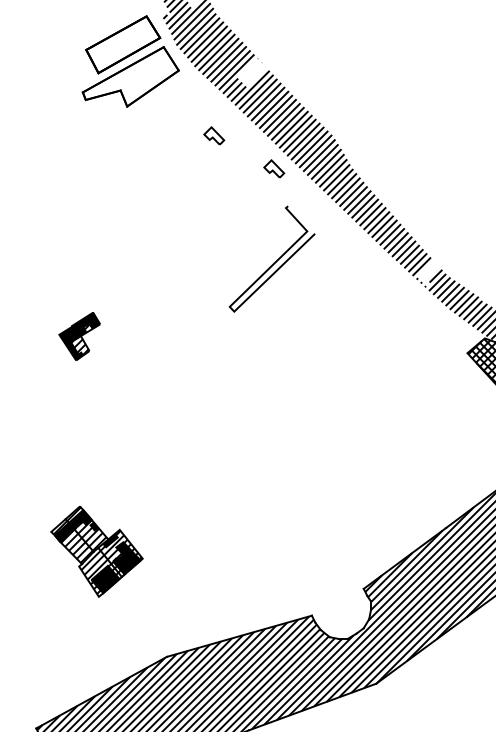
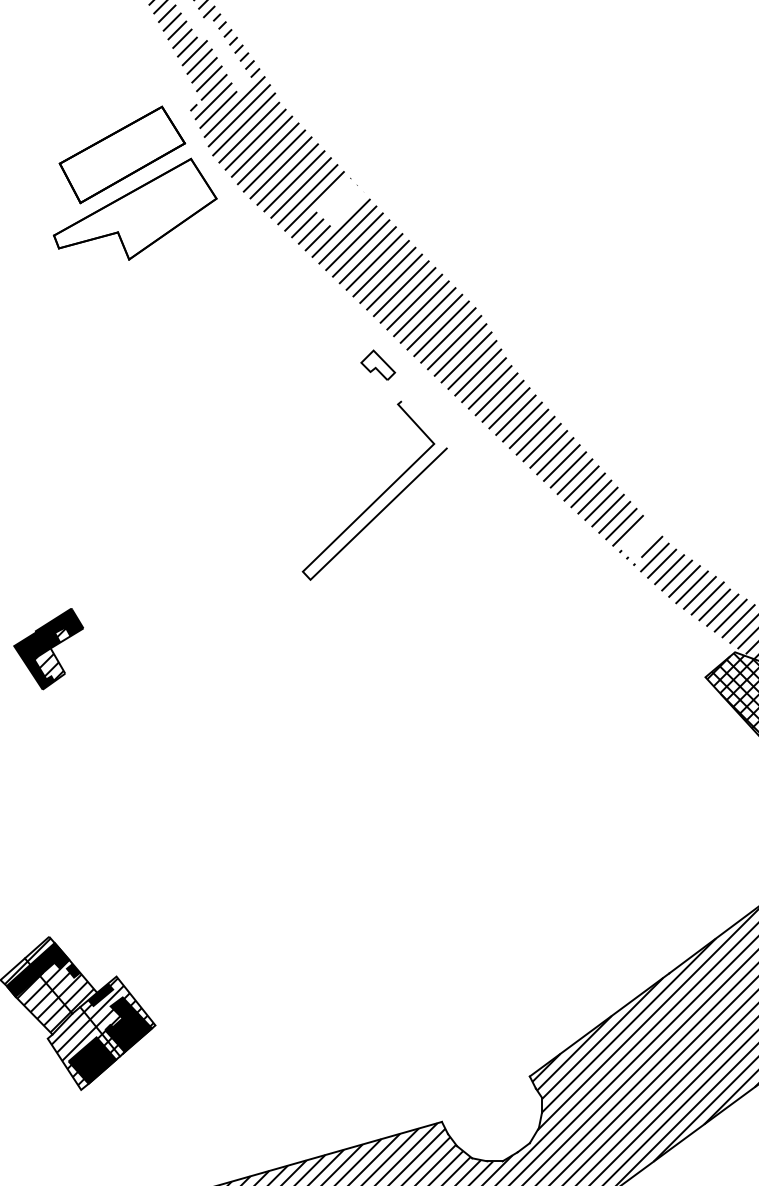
part: (214, 135) -> (277, 308), removed
curve: (275, 261) -> (380, 494), moved

